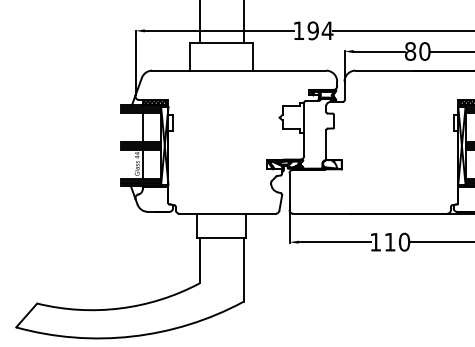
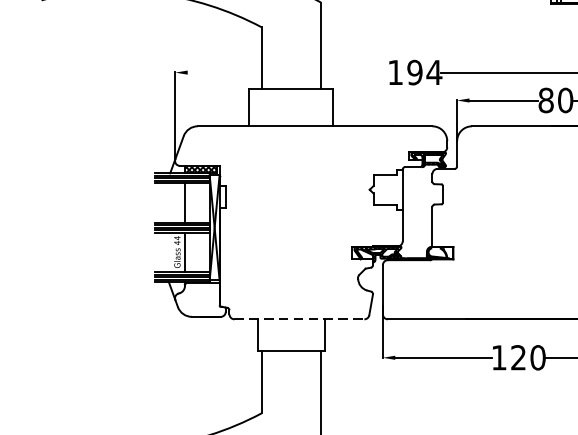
line: (218, 30) -> (287, 72), removed
line: (228, 213) -> (300, 319), solid -> dashed
text: (389, 241) -> (517, 356), 110 -> 120

